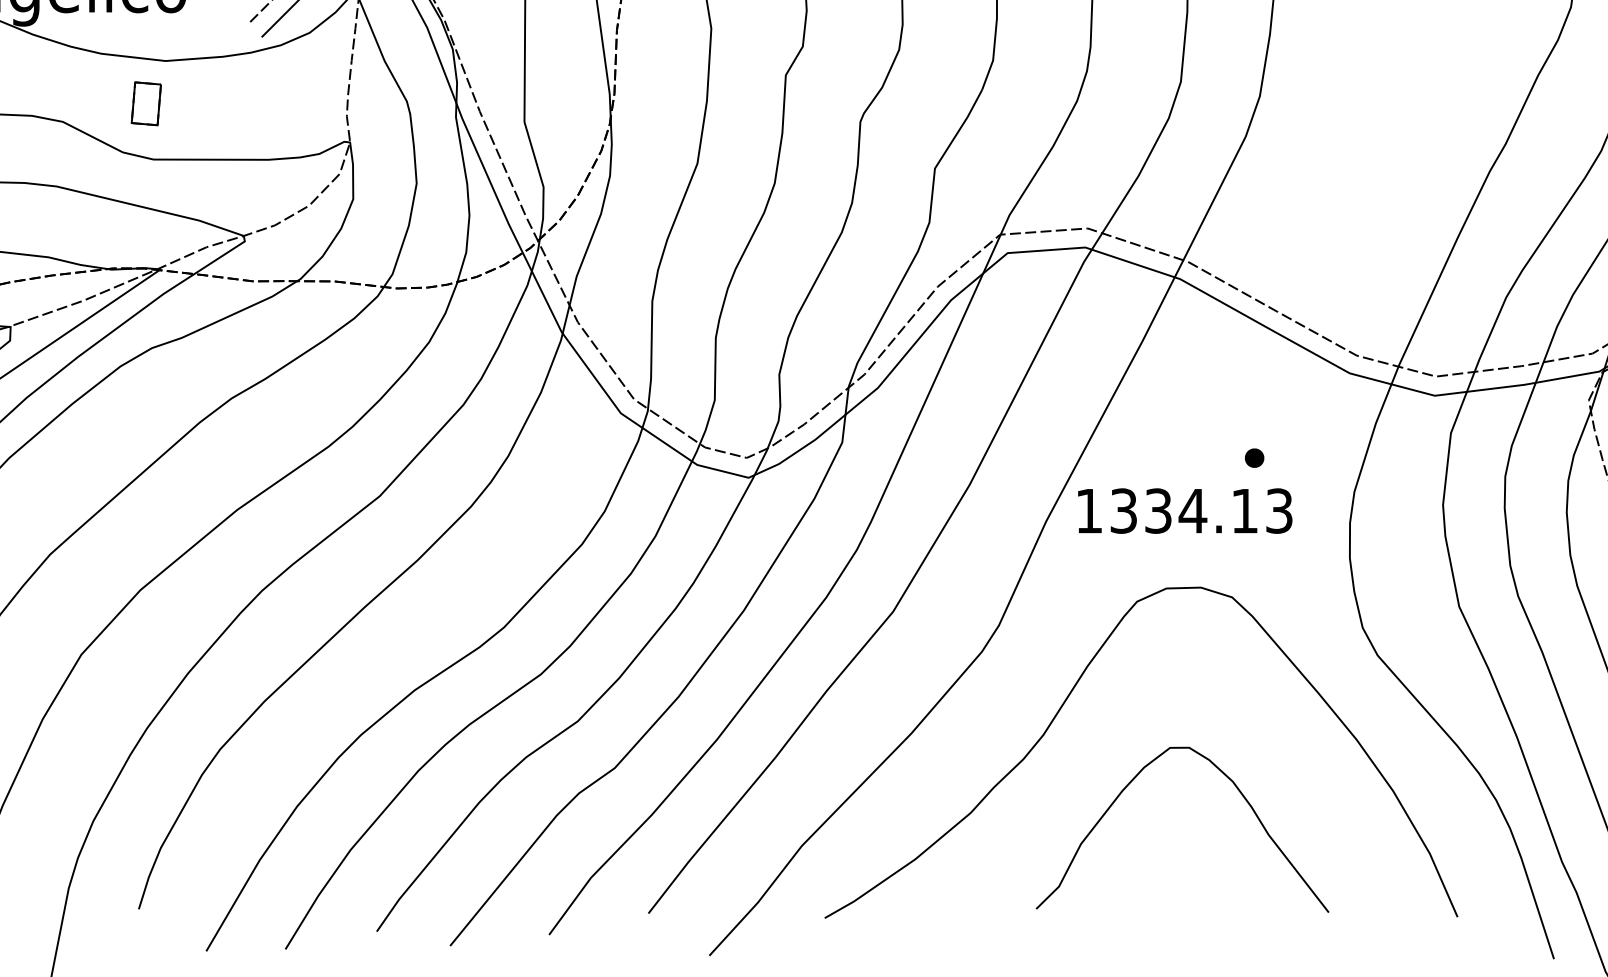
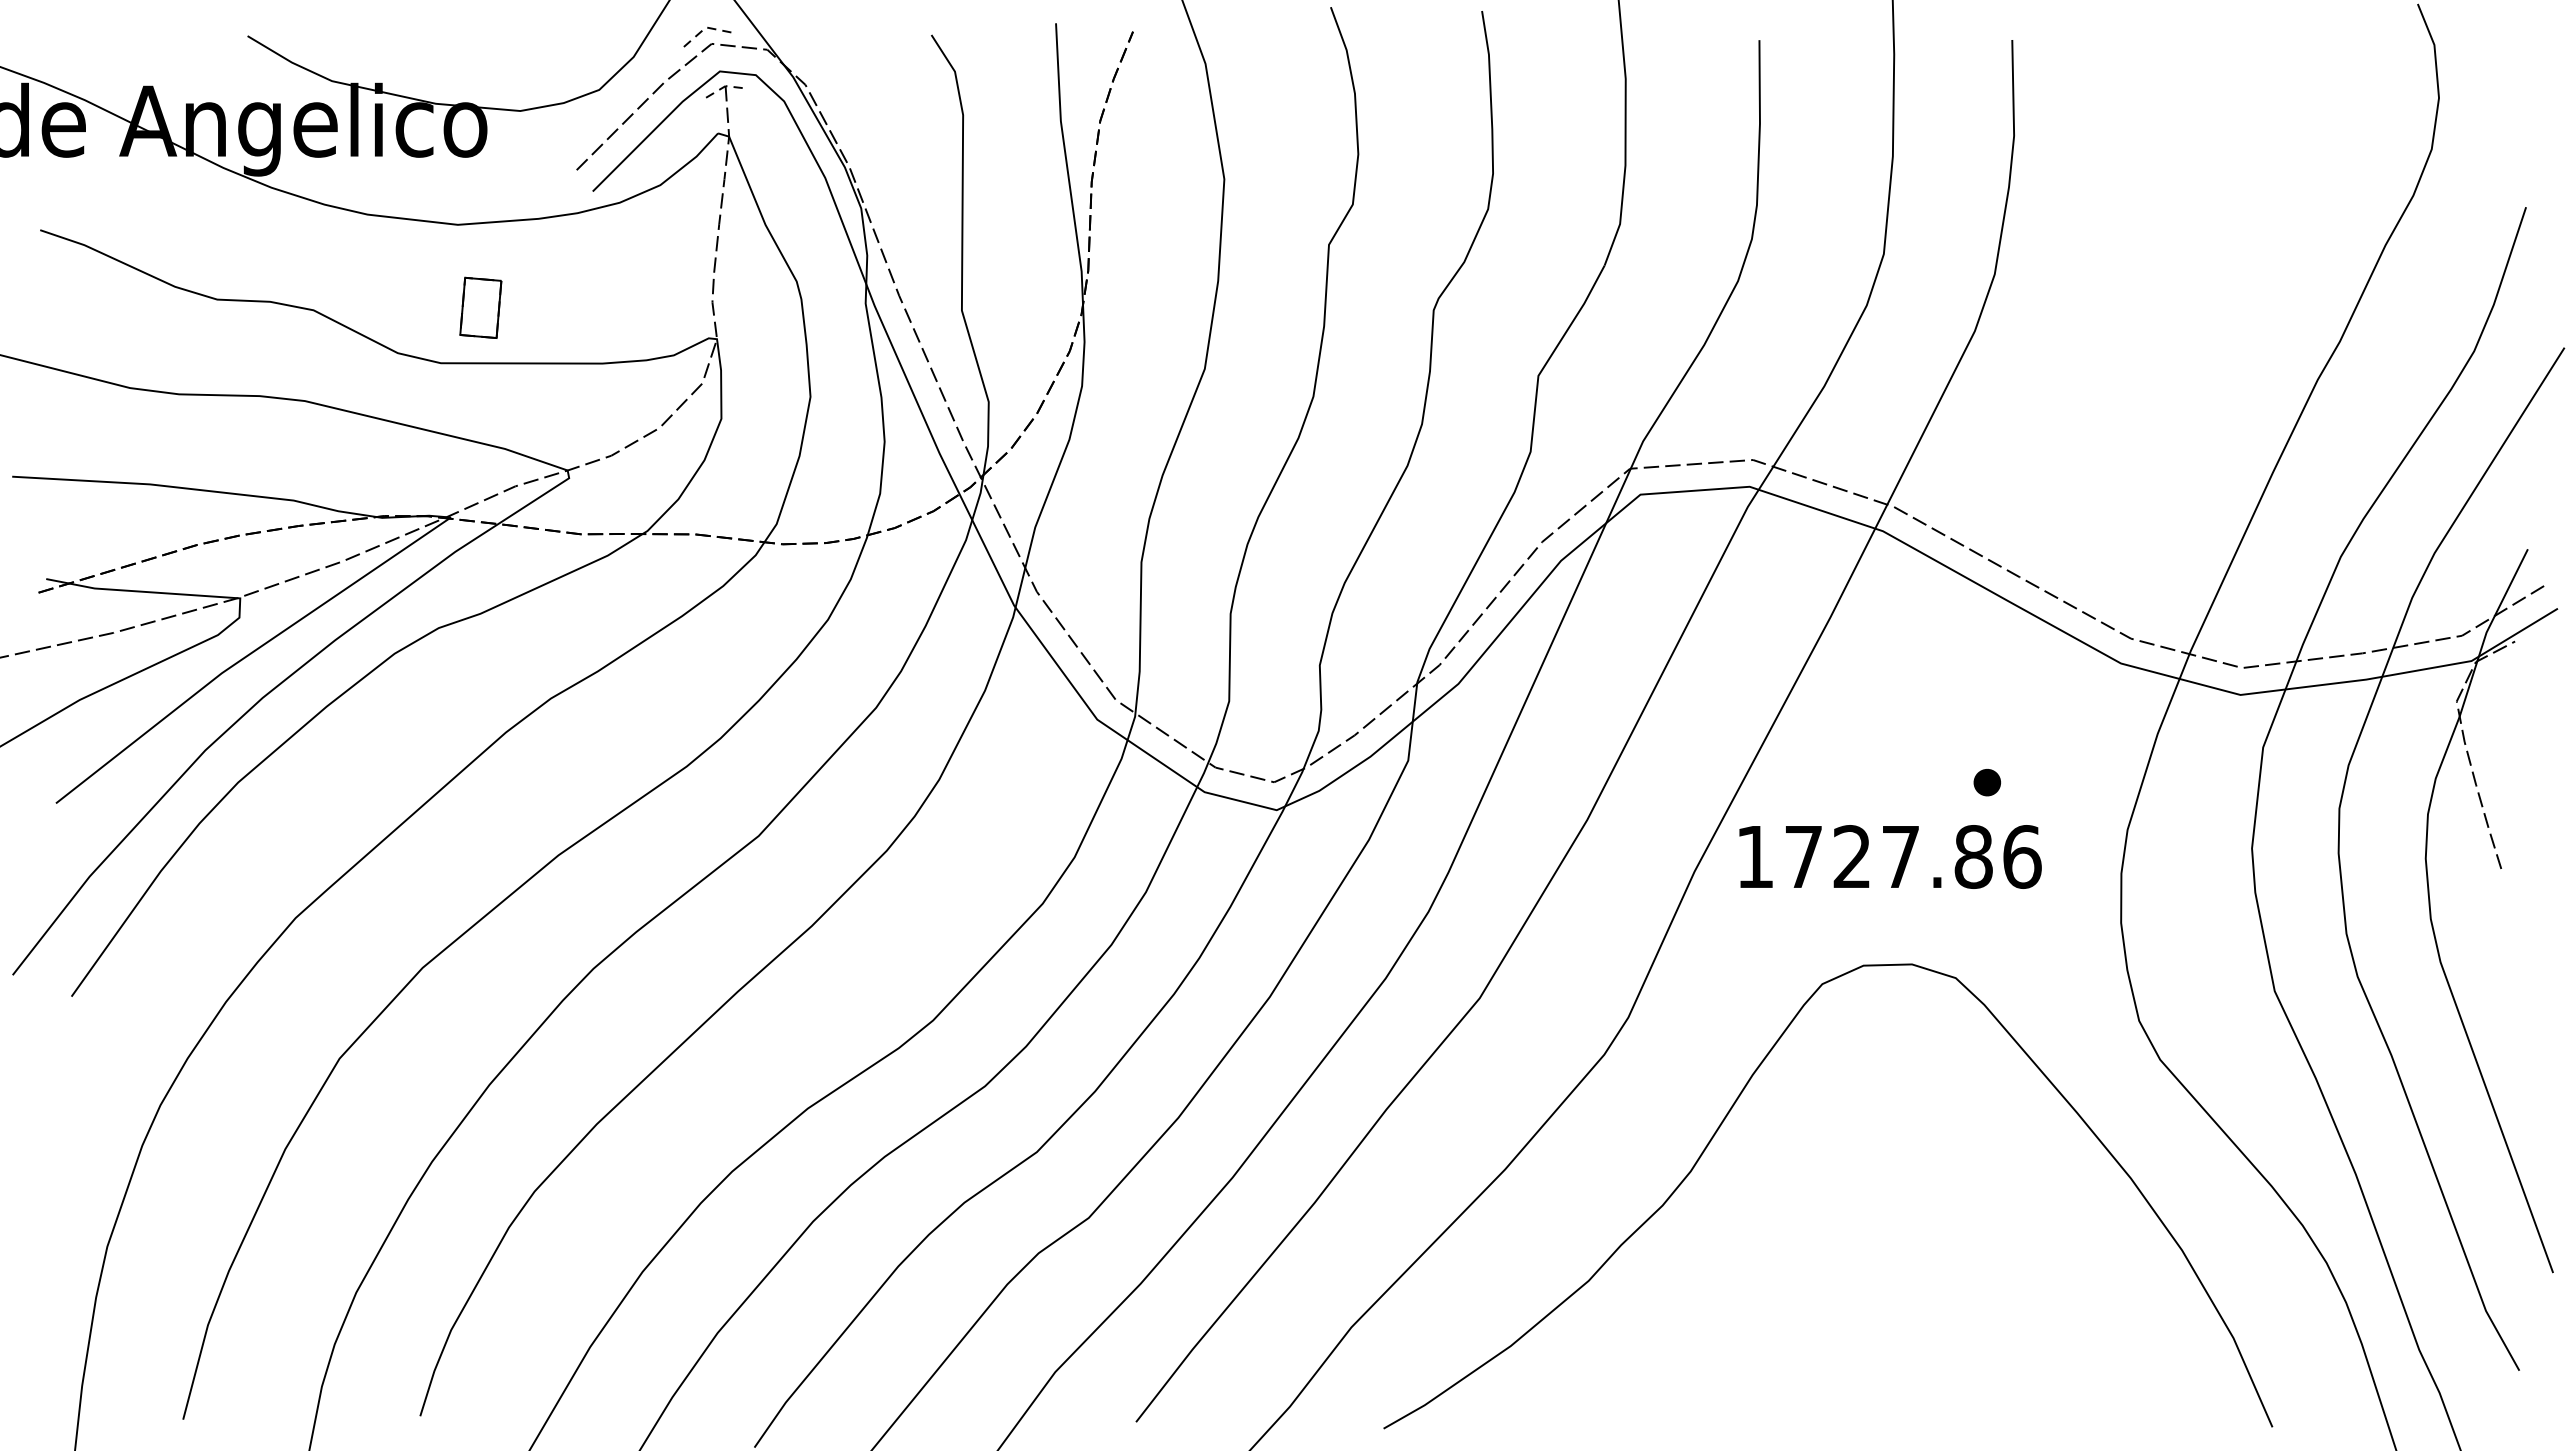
part: (146, 103) -> (480, 307), moved
text: (1202, 510) -> (1913, 856), 1334.13 -> 1727.86
curve: (1236, 787) -> (1961, 1245), removed

